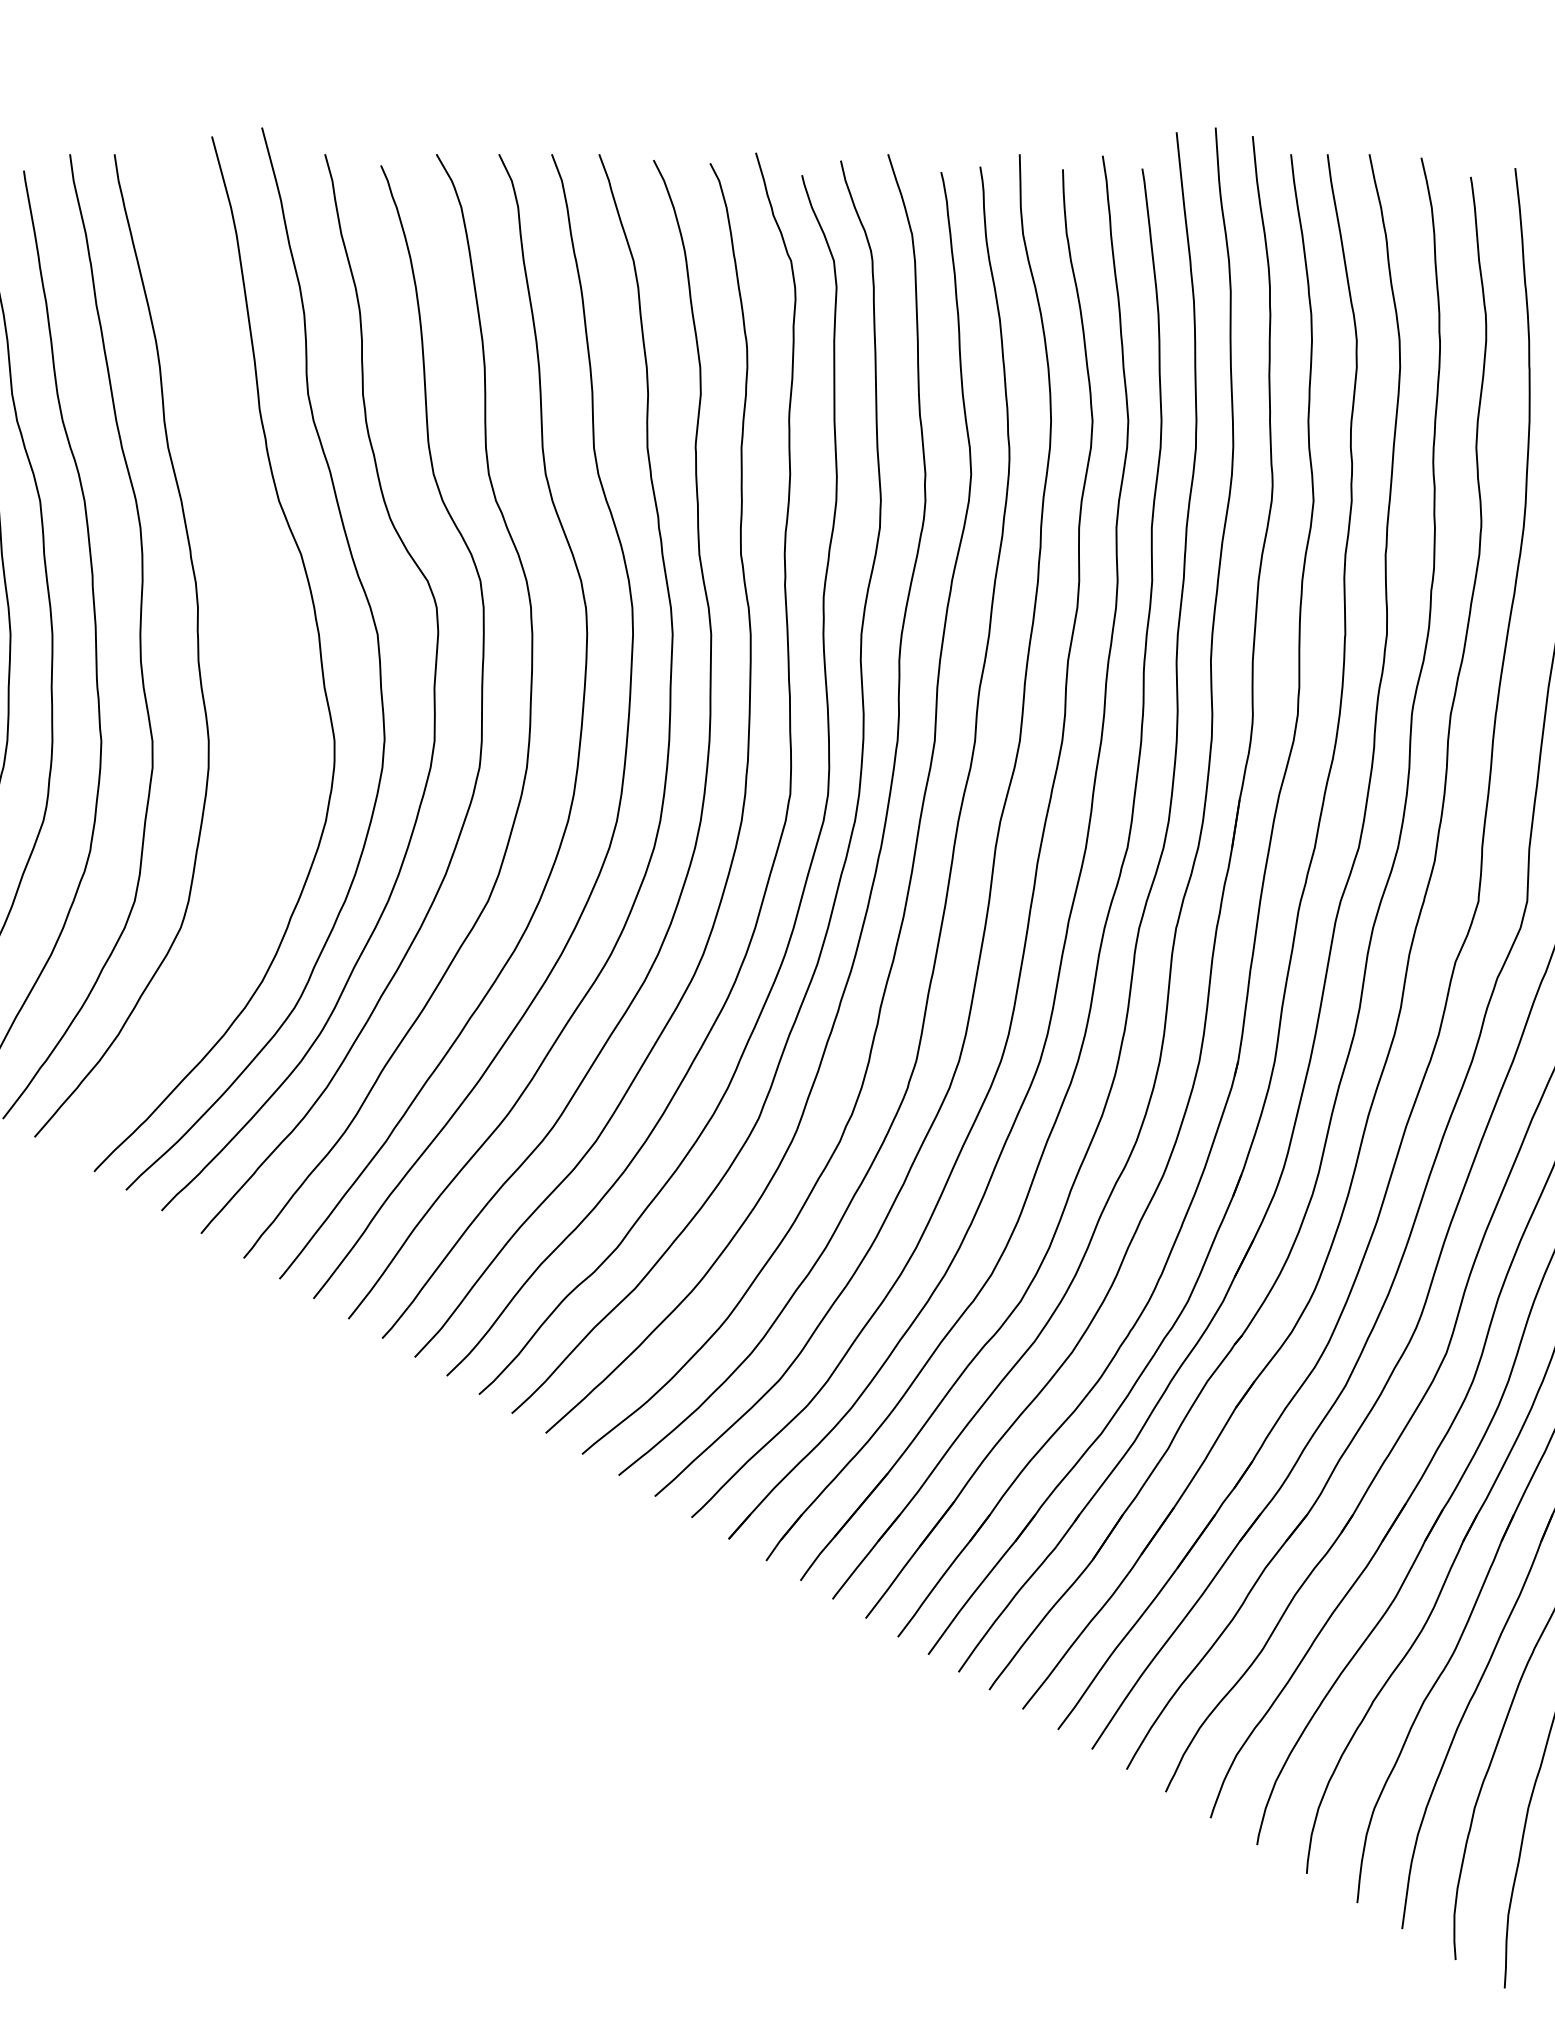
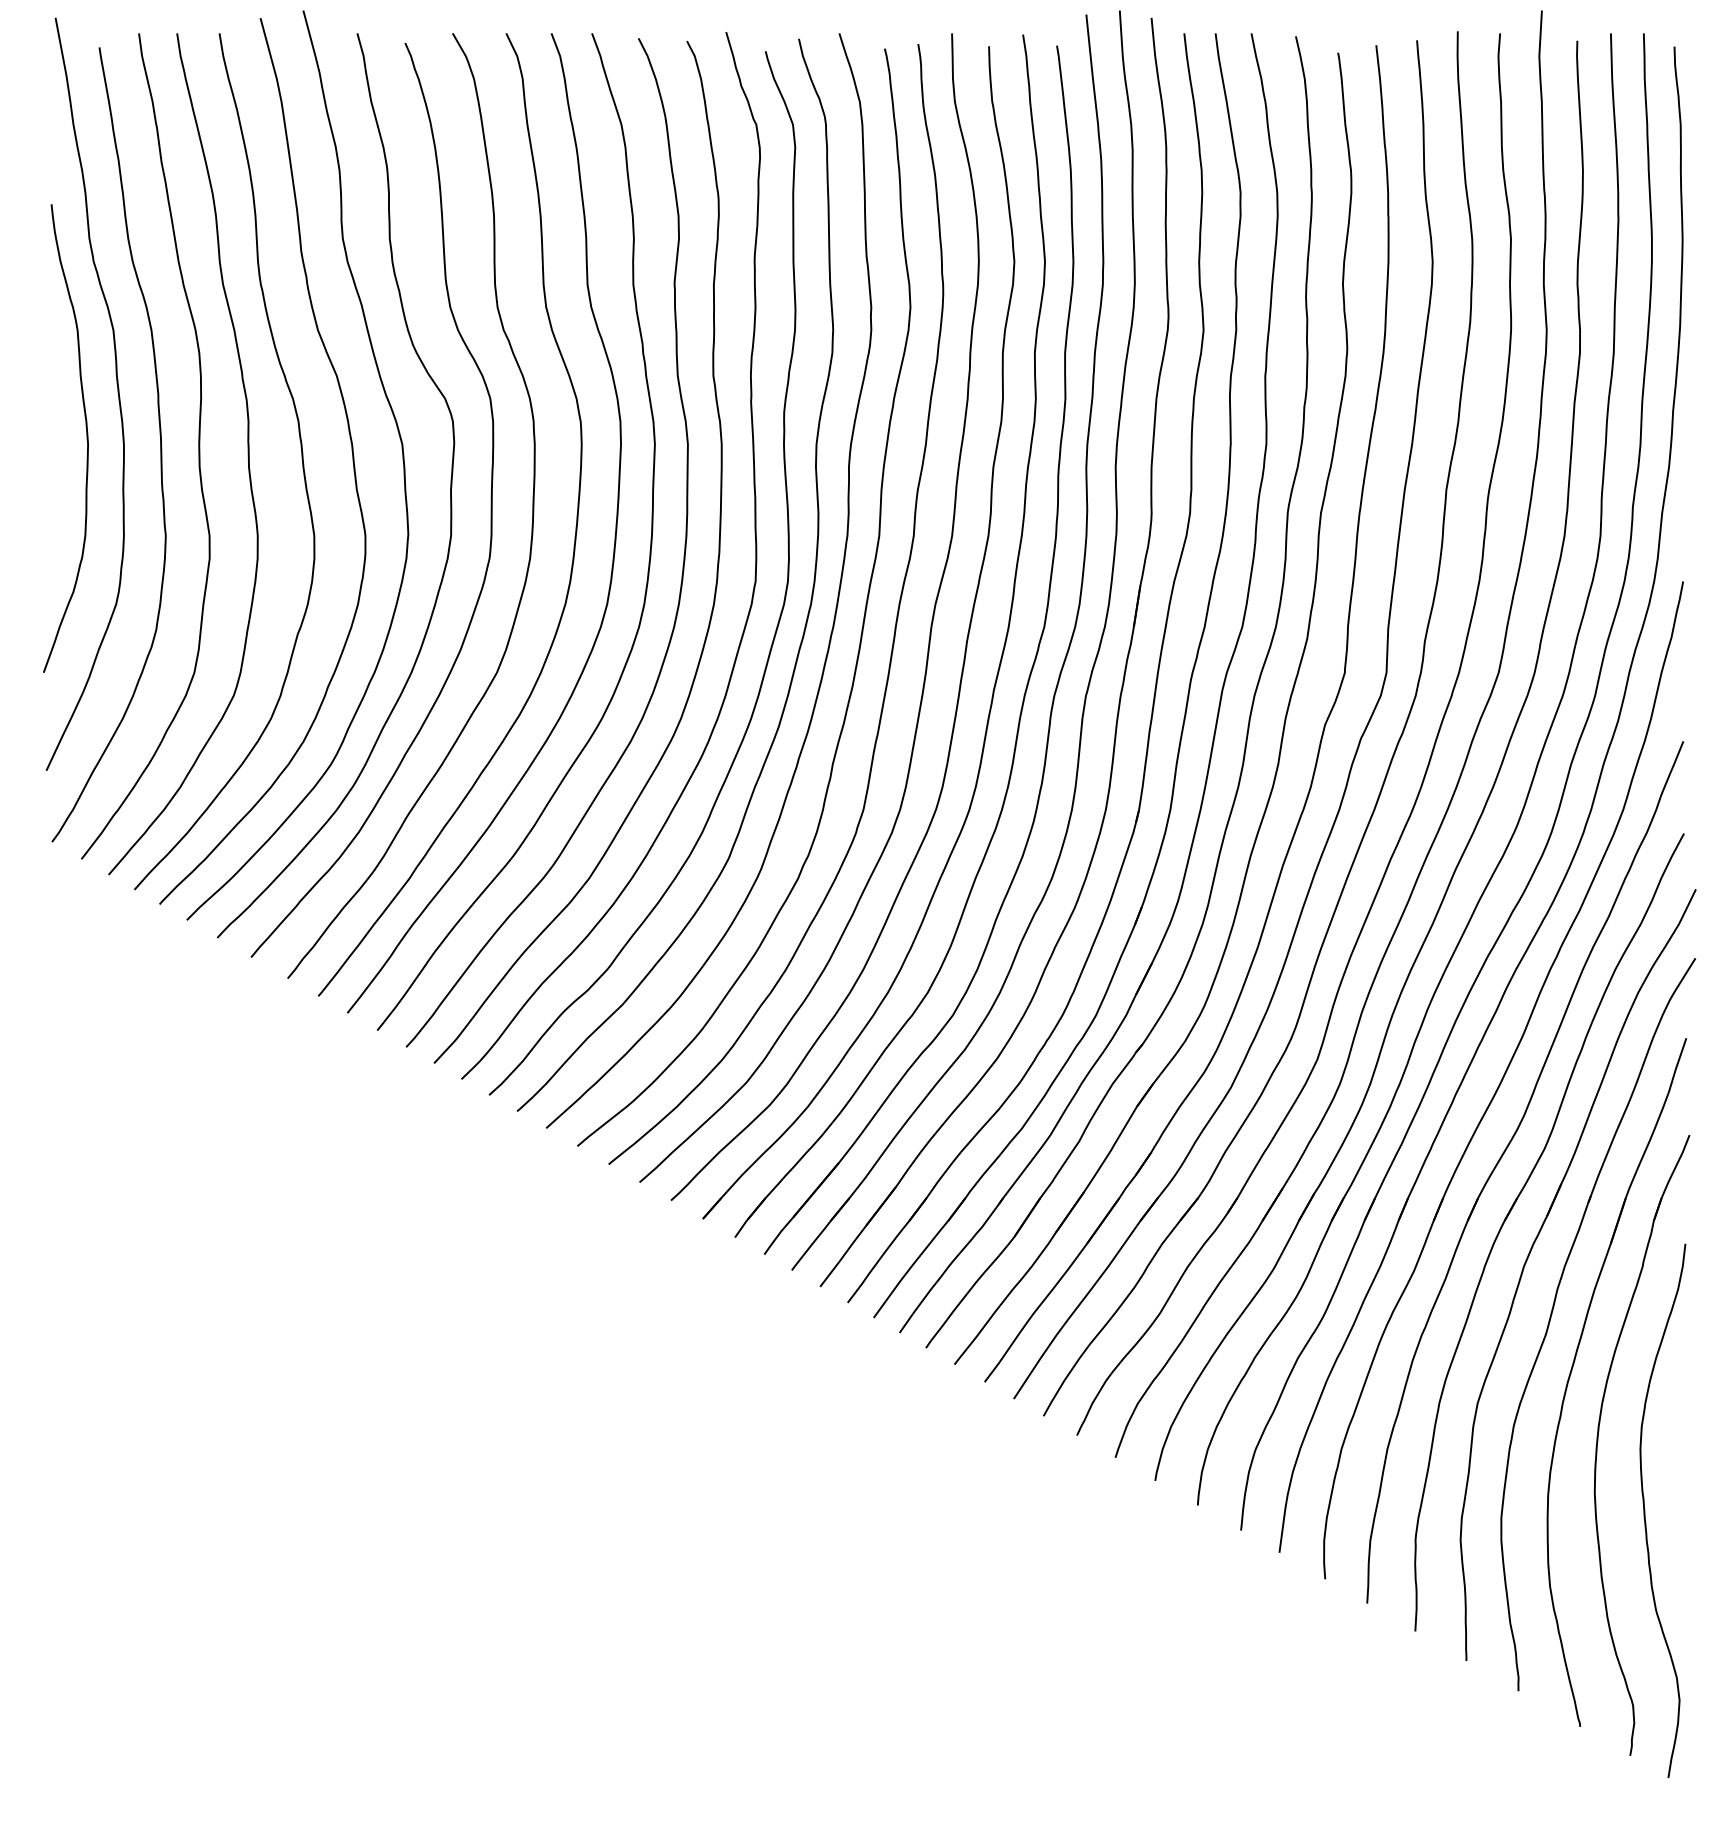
curve: (259, 652) -> (301, 459), added

